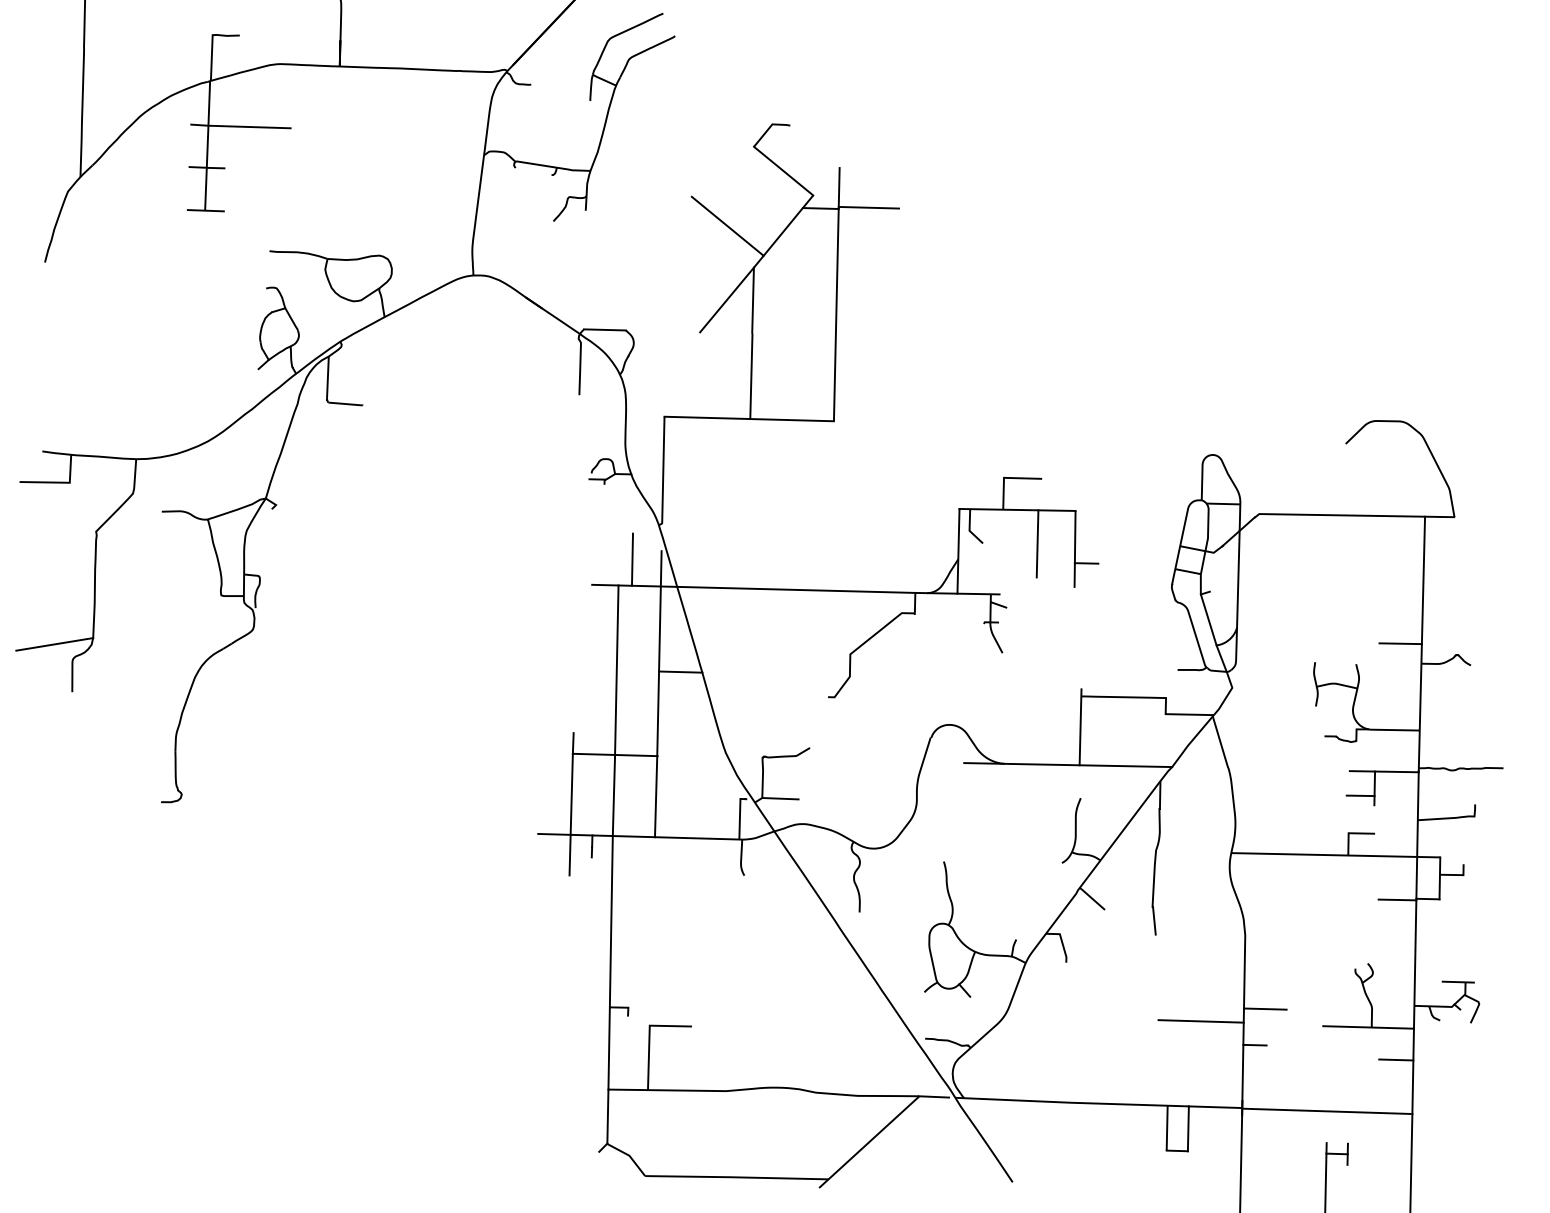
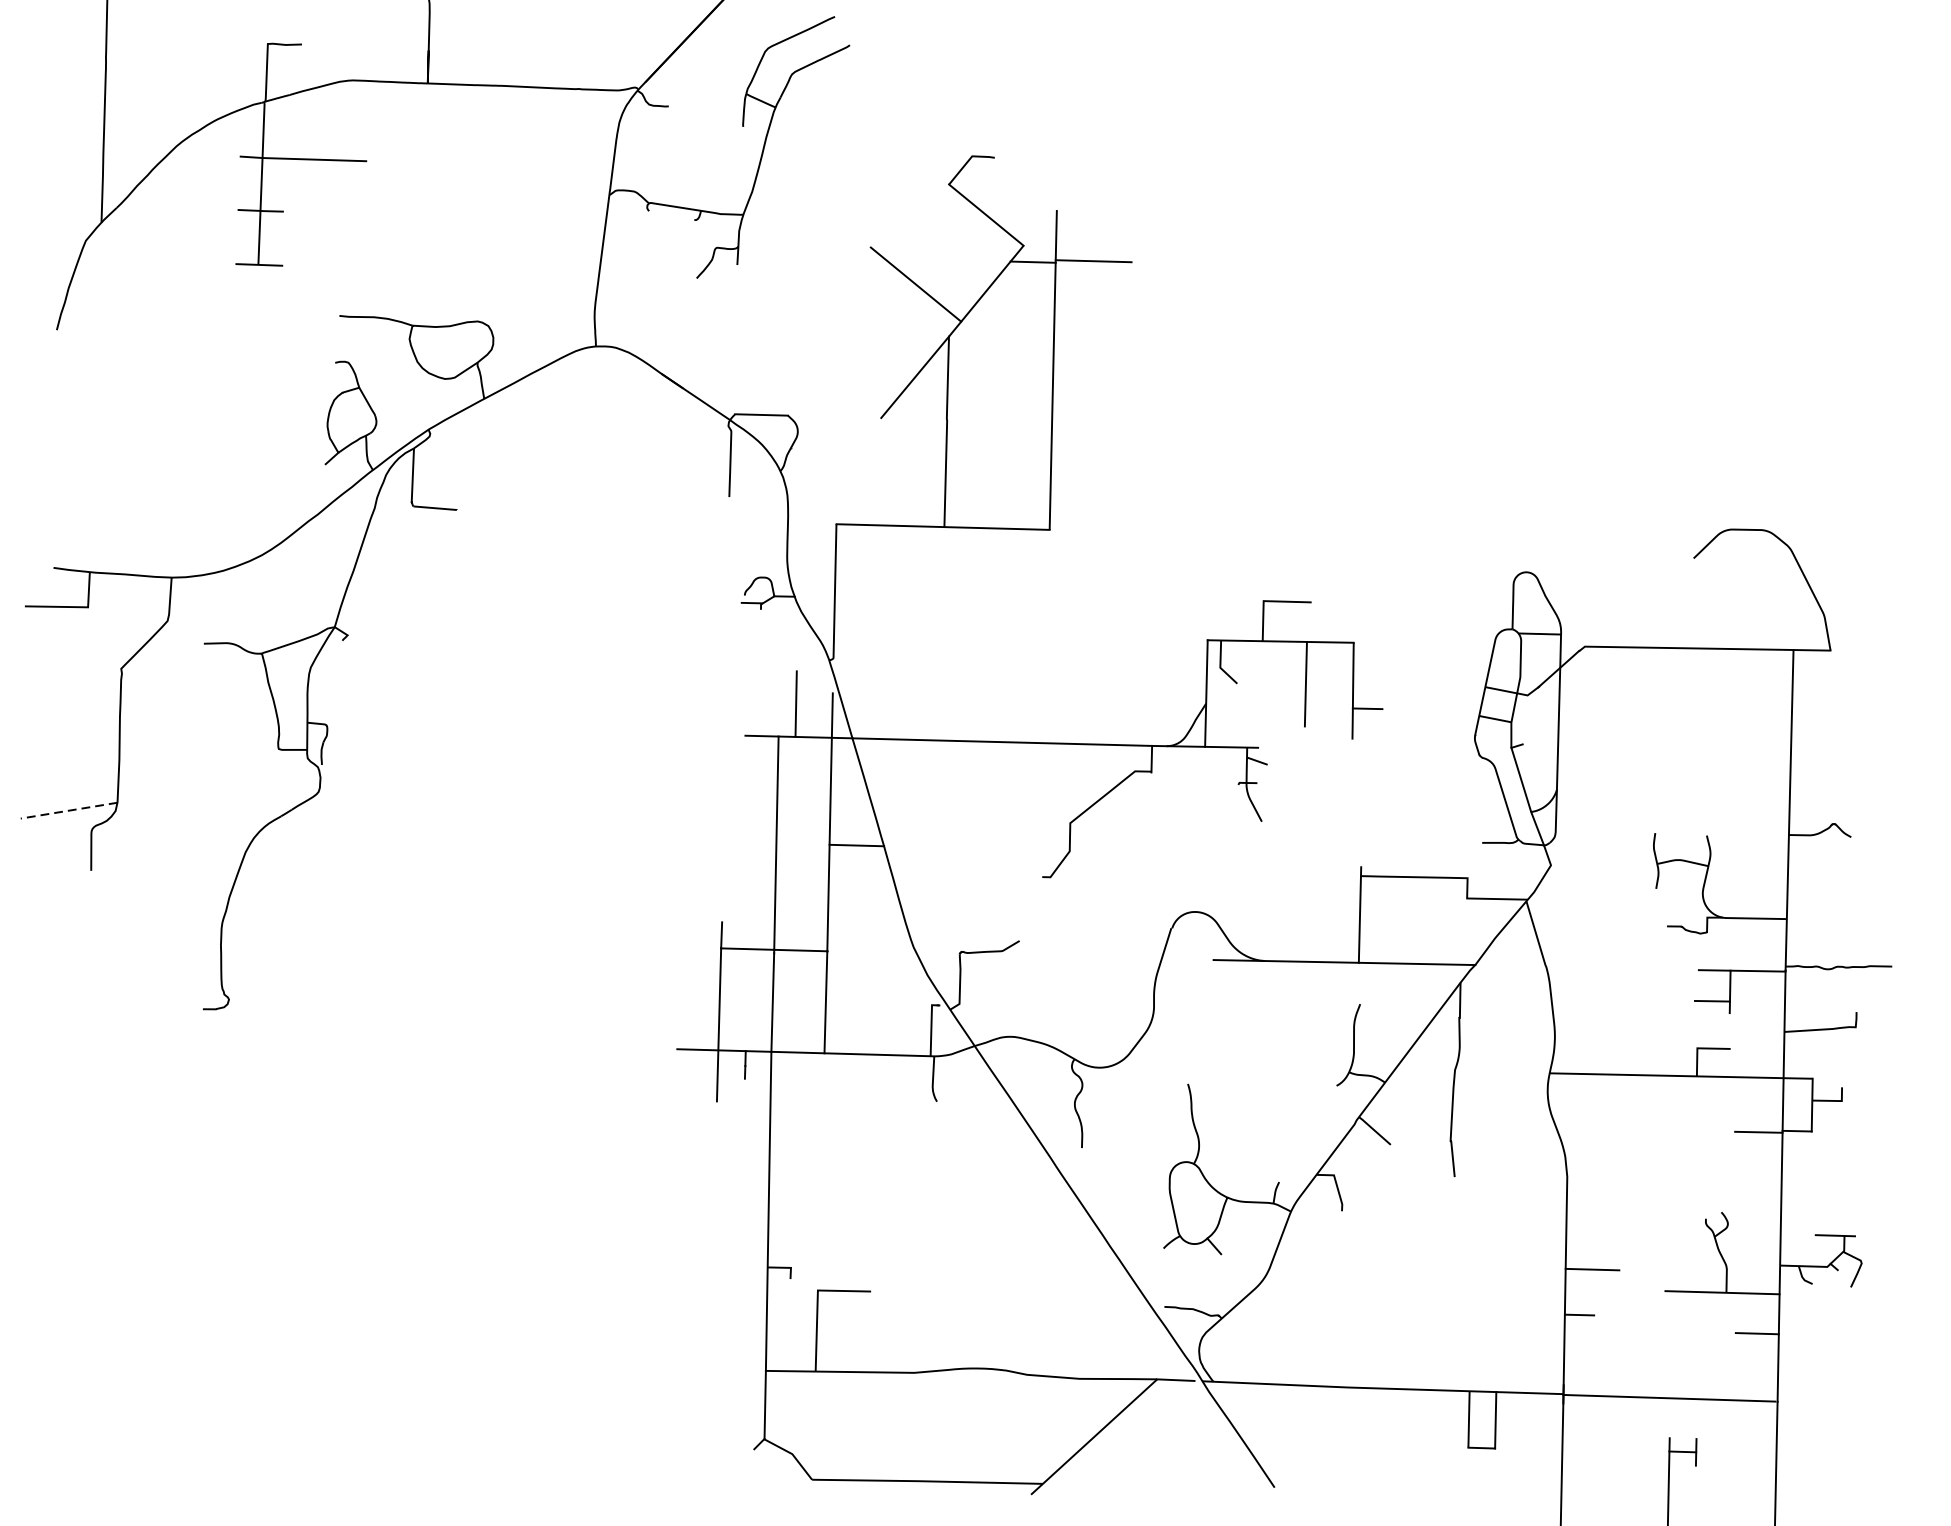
line: (1400, 643) -> (1762, 809), removed
line: (54, 644) -> (68, 810), solid -> dashed
line: (780, 798) -> (982, 1004), removed
line: (1200, 1021) -> (1510, 1285), removed

